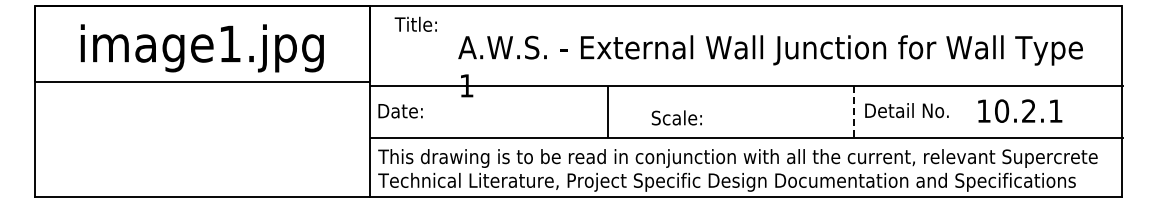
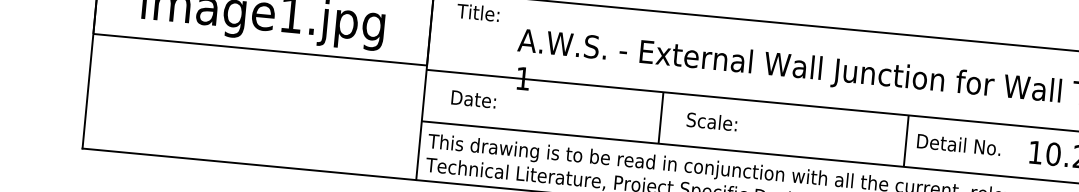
text: (400, 111) -> (473, 99), moved
line: (854, 111) -> (906, 140), dashed -> solid
text: (676, 117) -> (711, 121), moved

